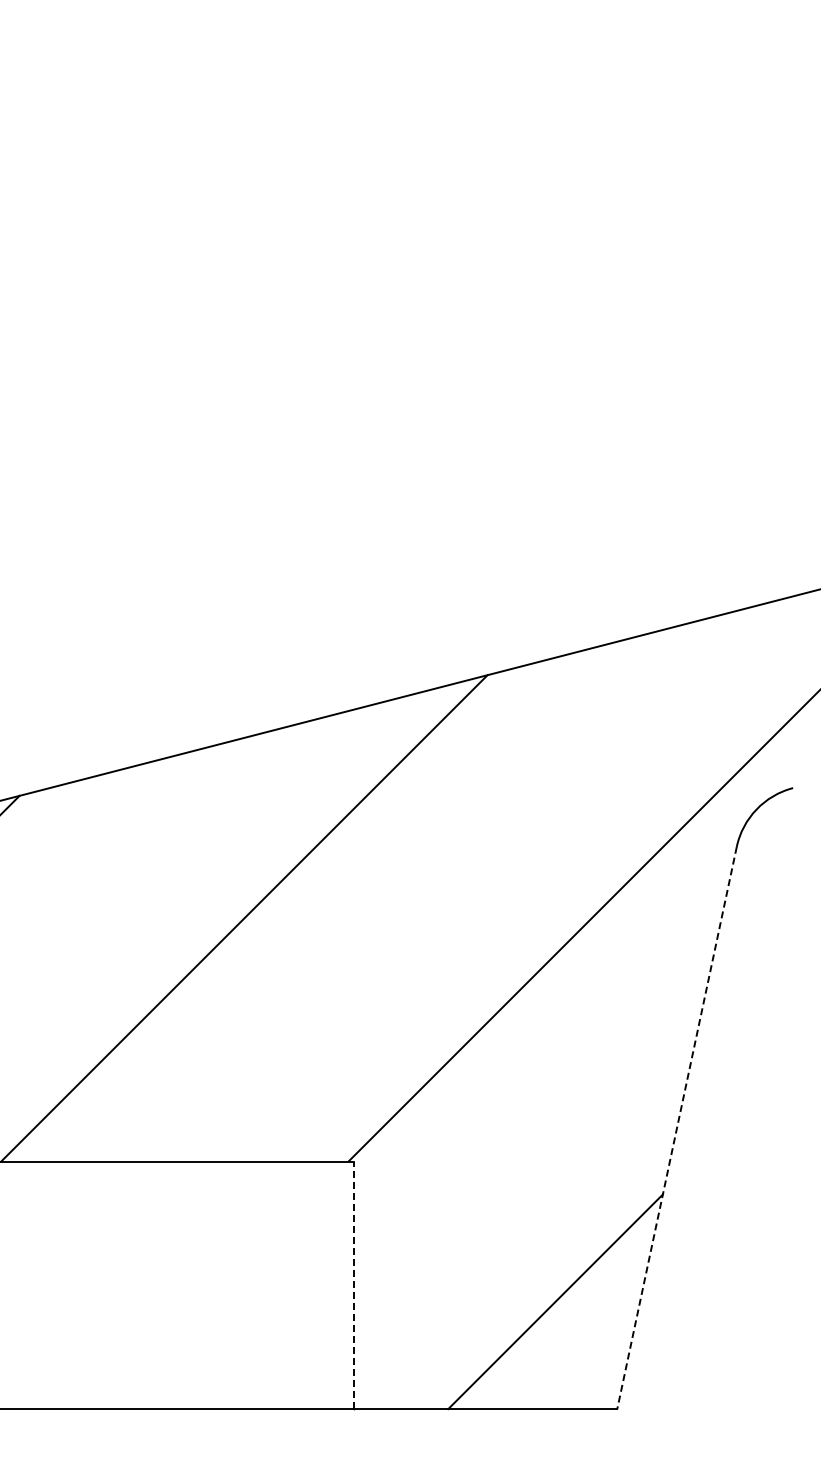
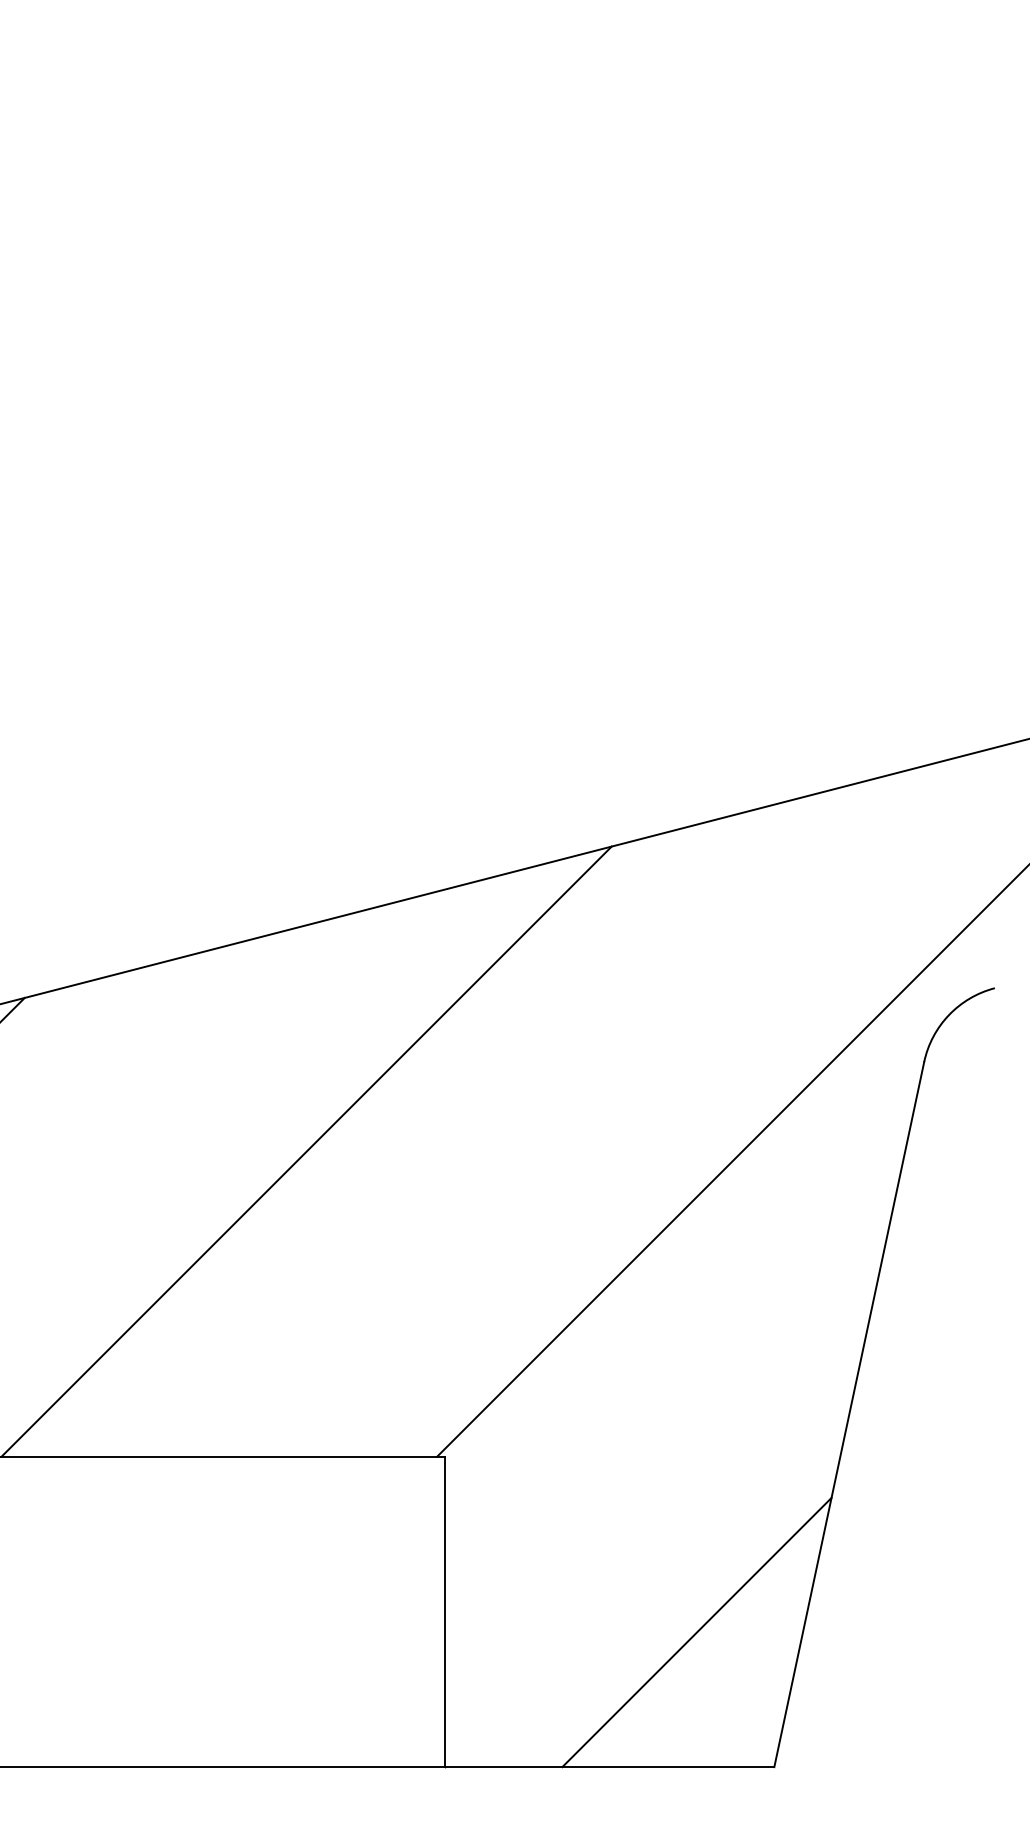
line: (676, 1128) -> (848, 1415), dashed -> solid
line: (354, 1285) -> (444, 1612), dashed -> solid

